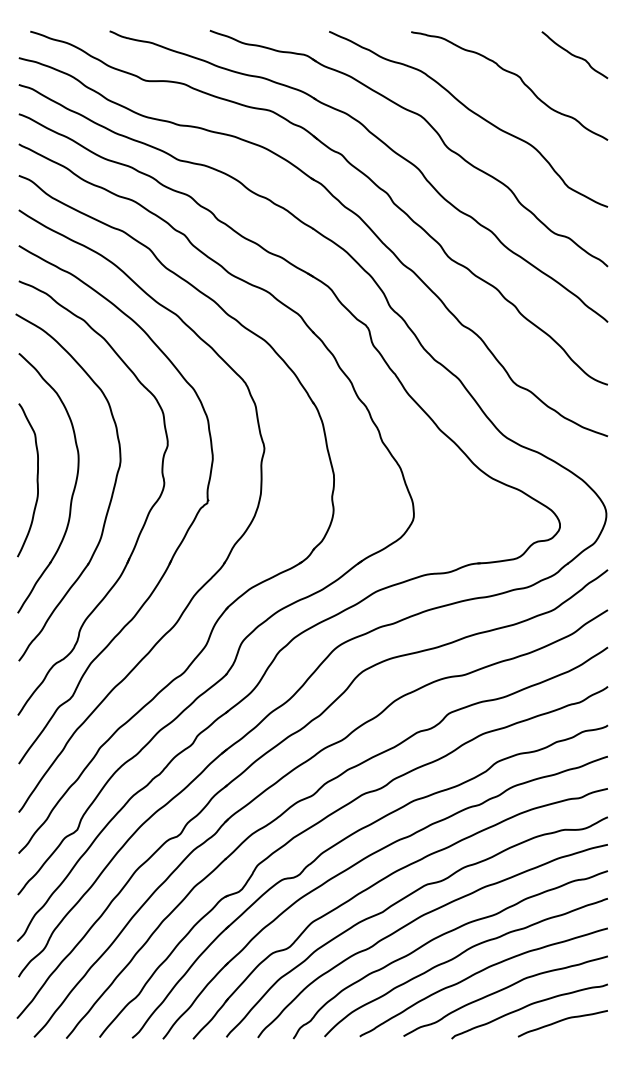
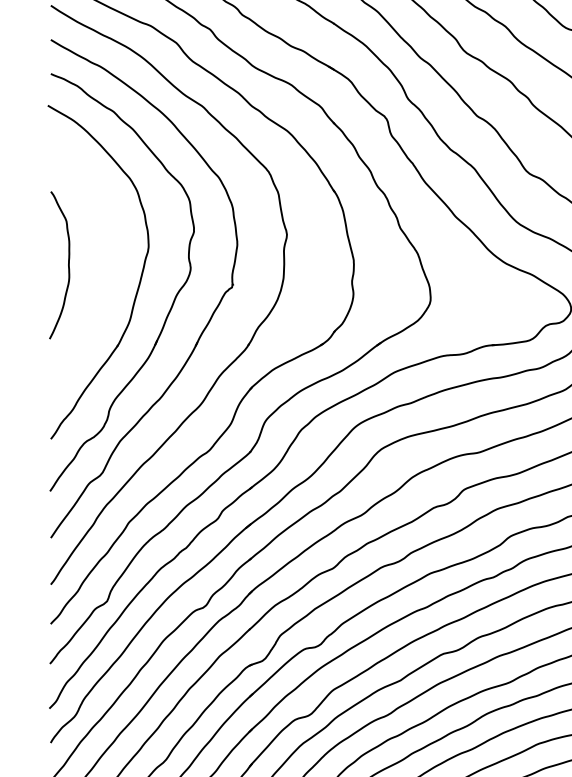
part: (72, 491) -> (102, 276), removed

